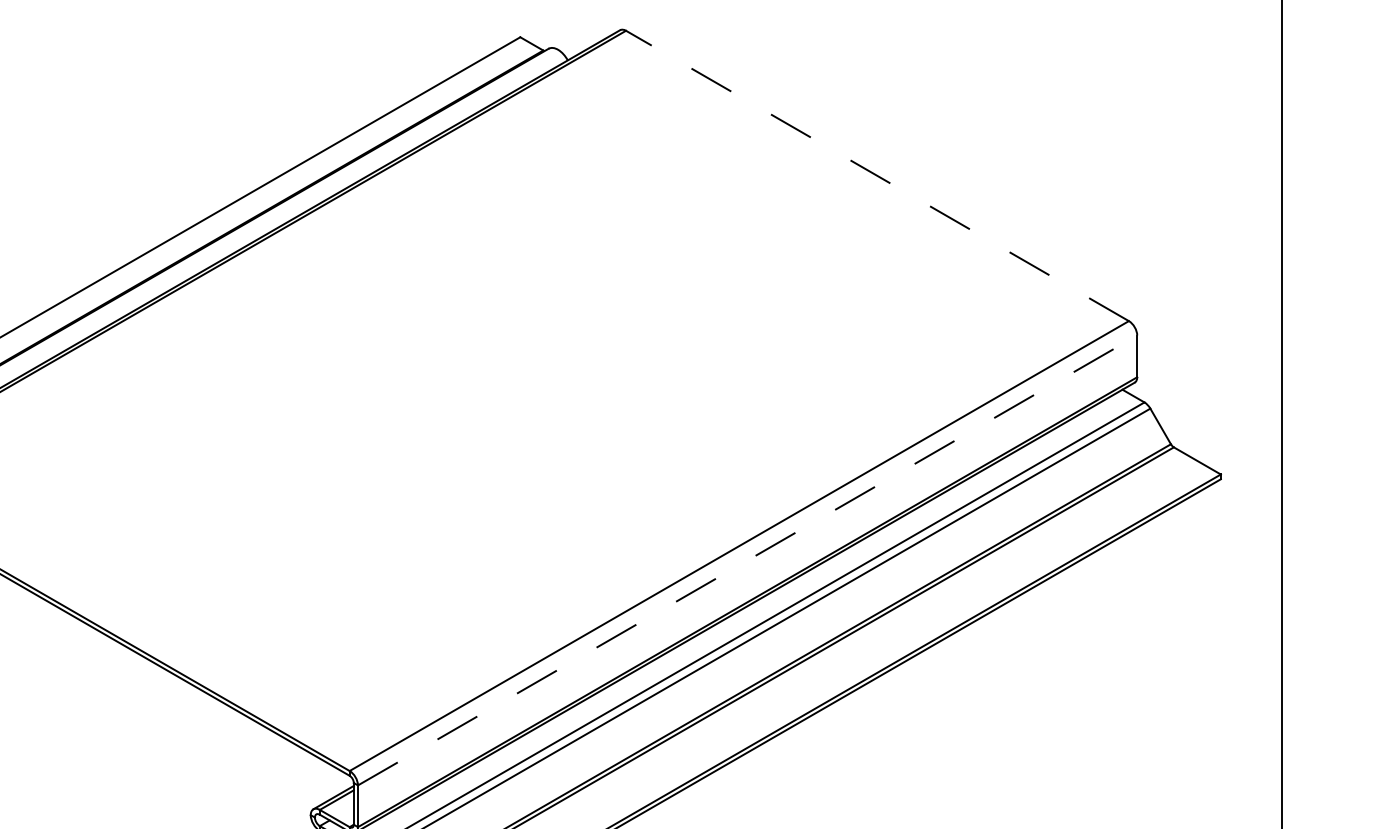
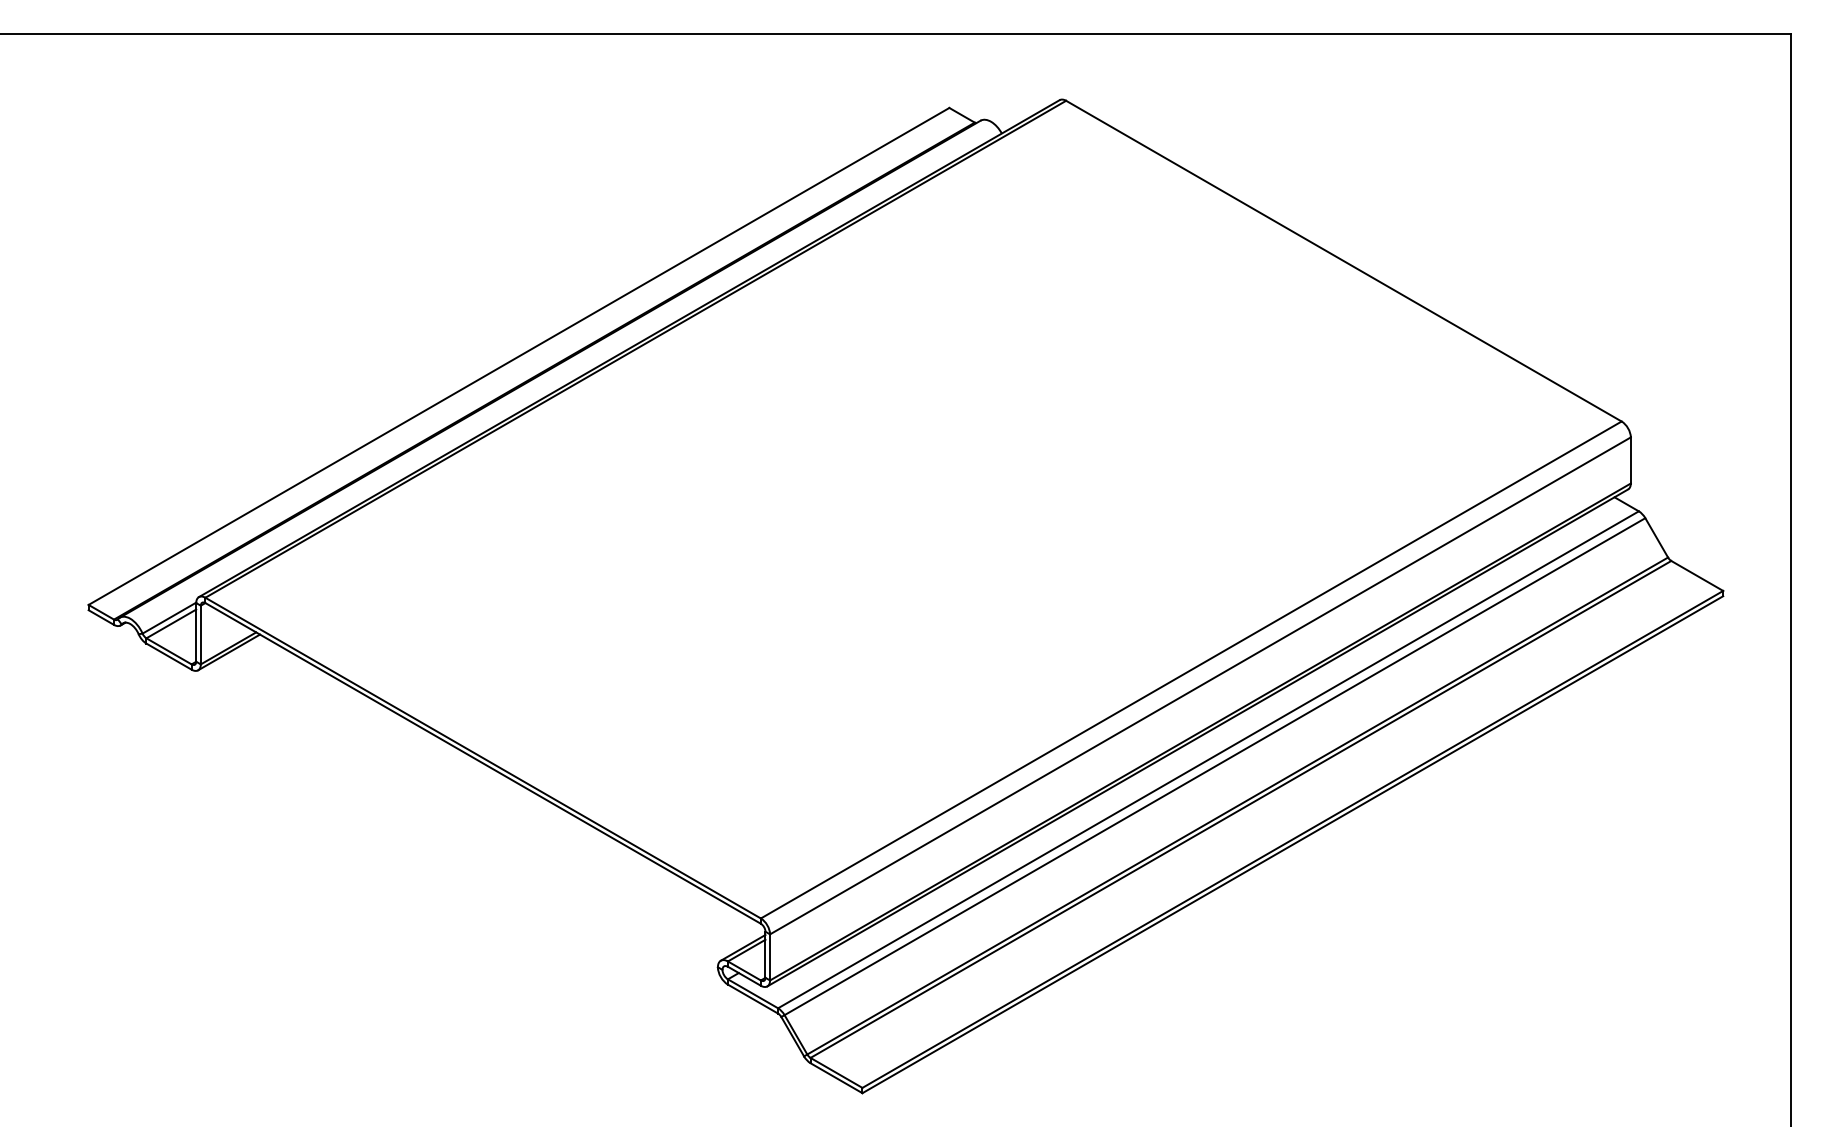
line: (877, 176) -> (1343, 261), dashed -> solid
line: (747, 560) -> (1200, 685), dashed -> solid

